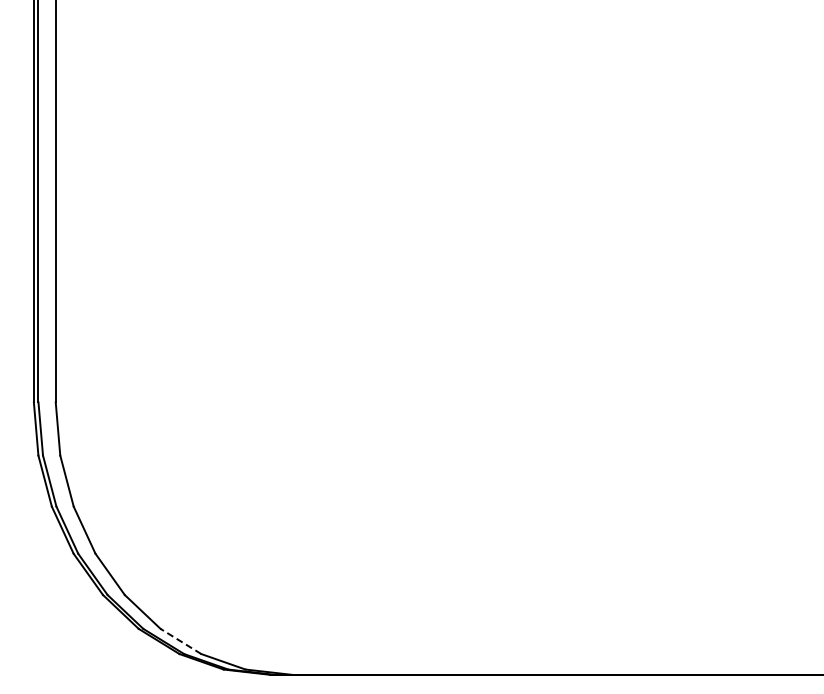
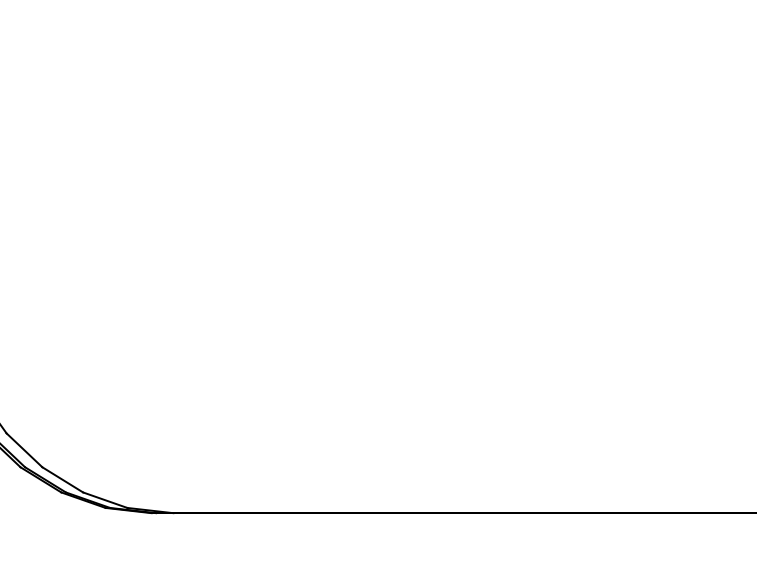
line: (180, 641) -> (62, 479), dashed -> solid

